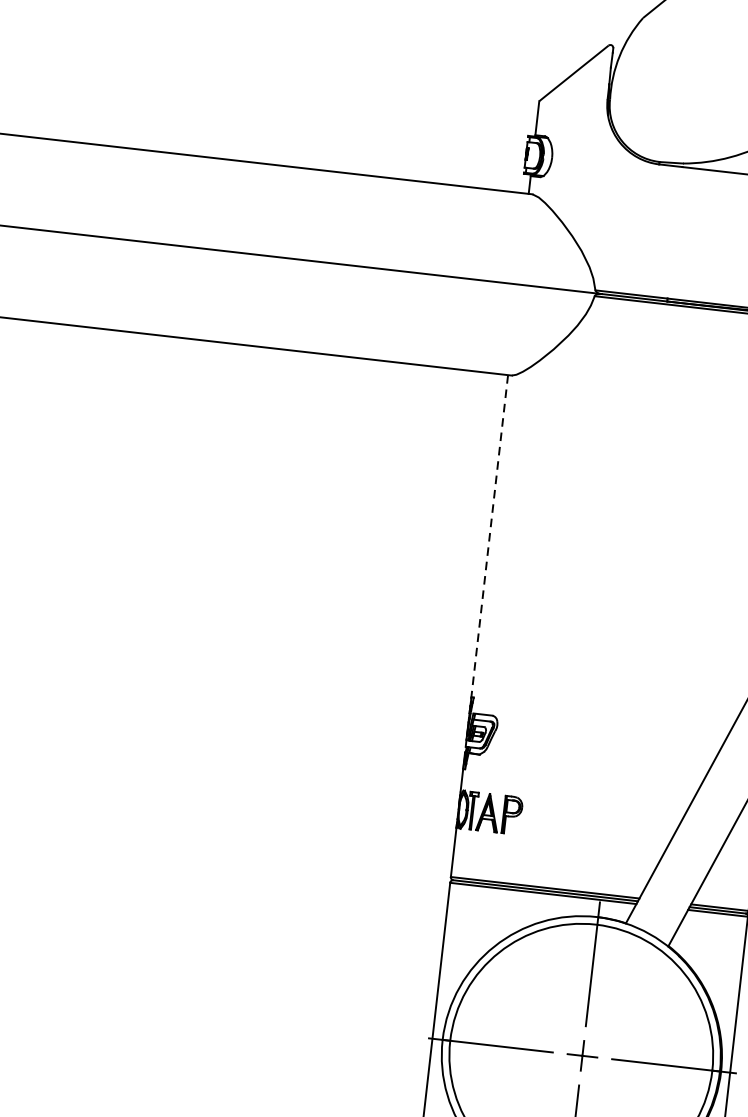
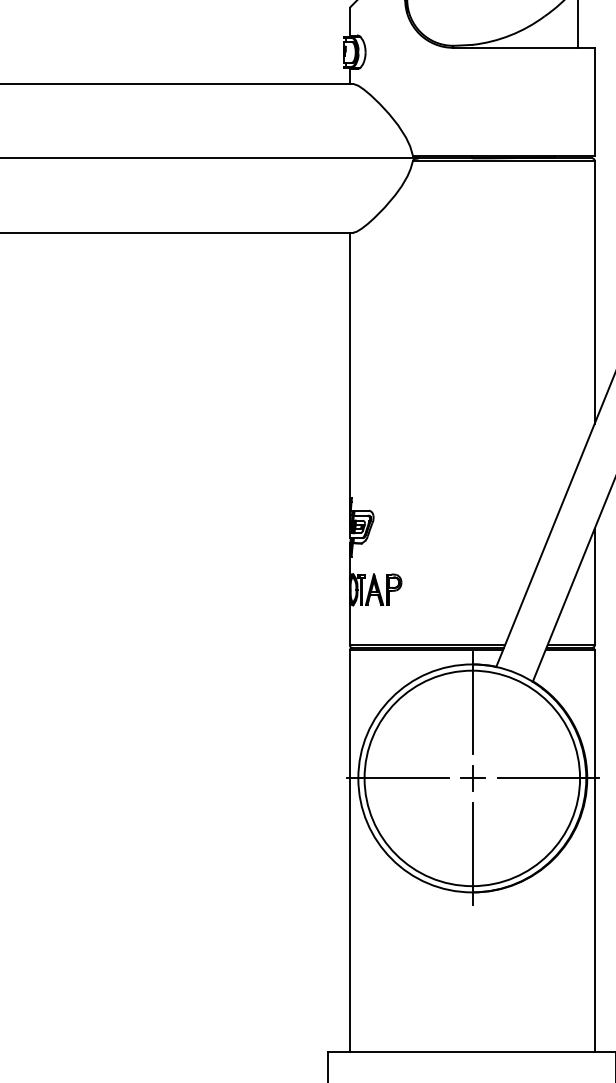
line: (488, 542) -> (349, 370), dashed -> solid

